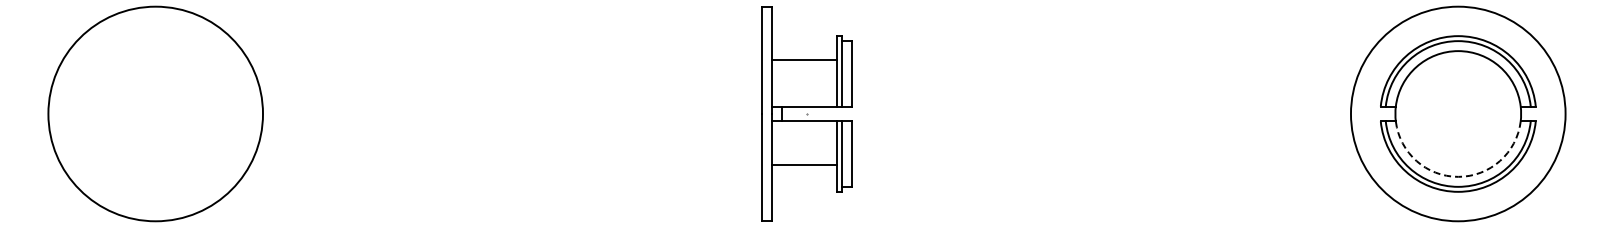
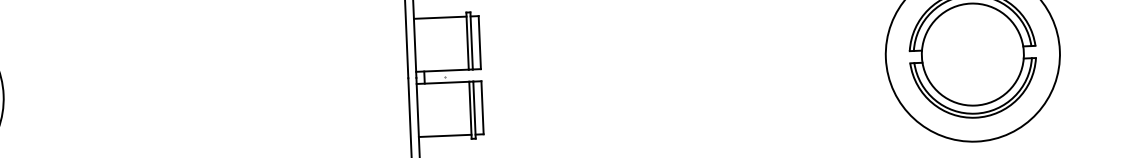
line: (804, 60) -> (440, 18), moved
line: (804, 164) -> (445, 135), moved
arc: (1458, 176) -> (975, 105), dashed -> solid

